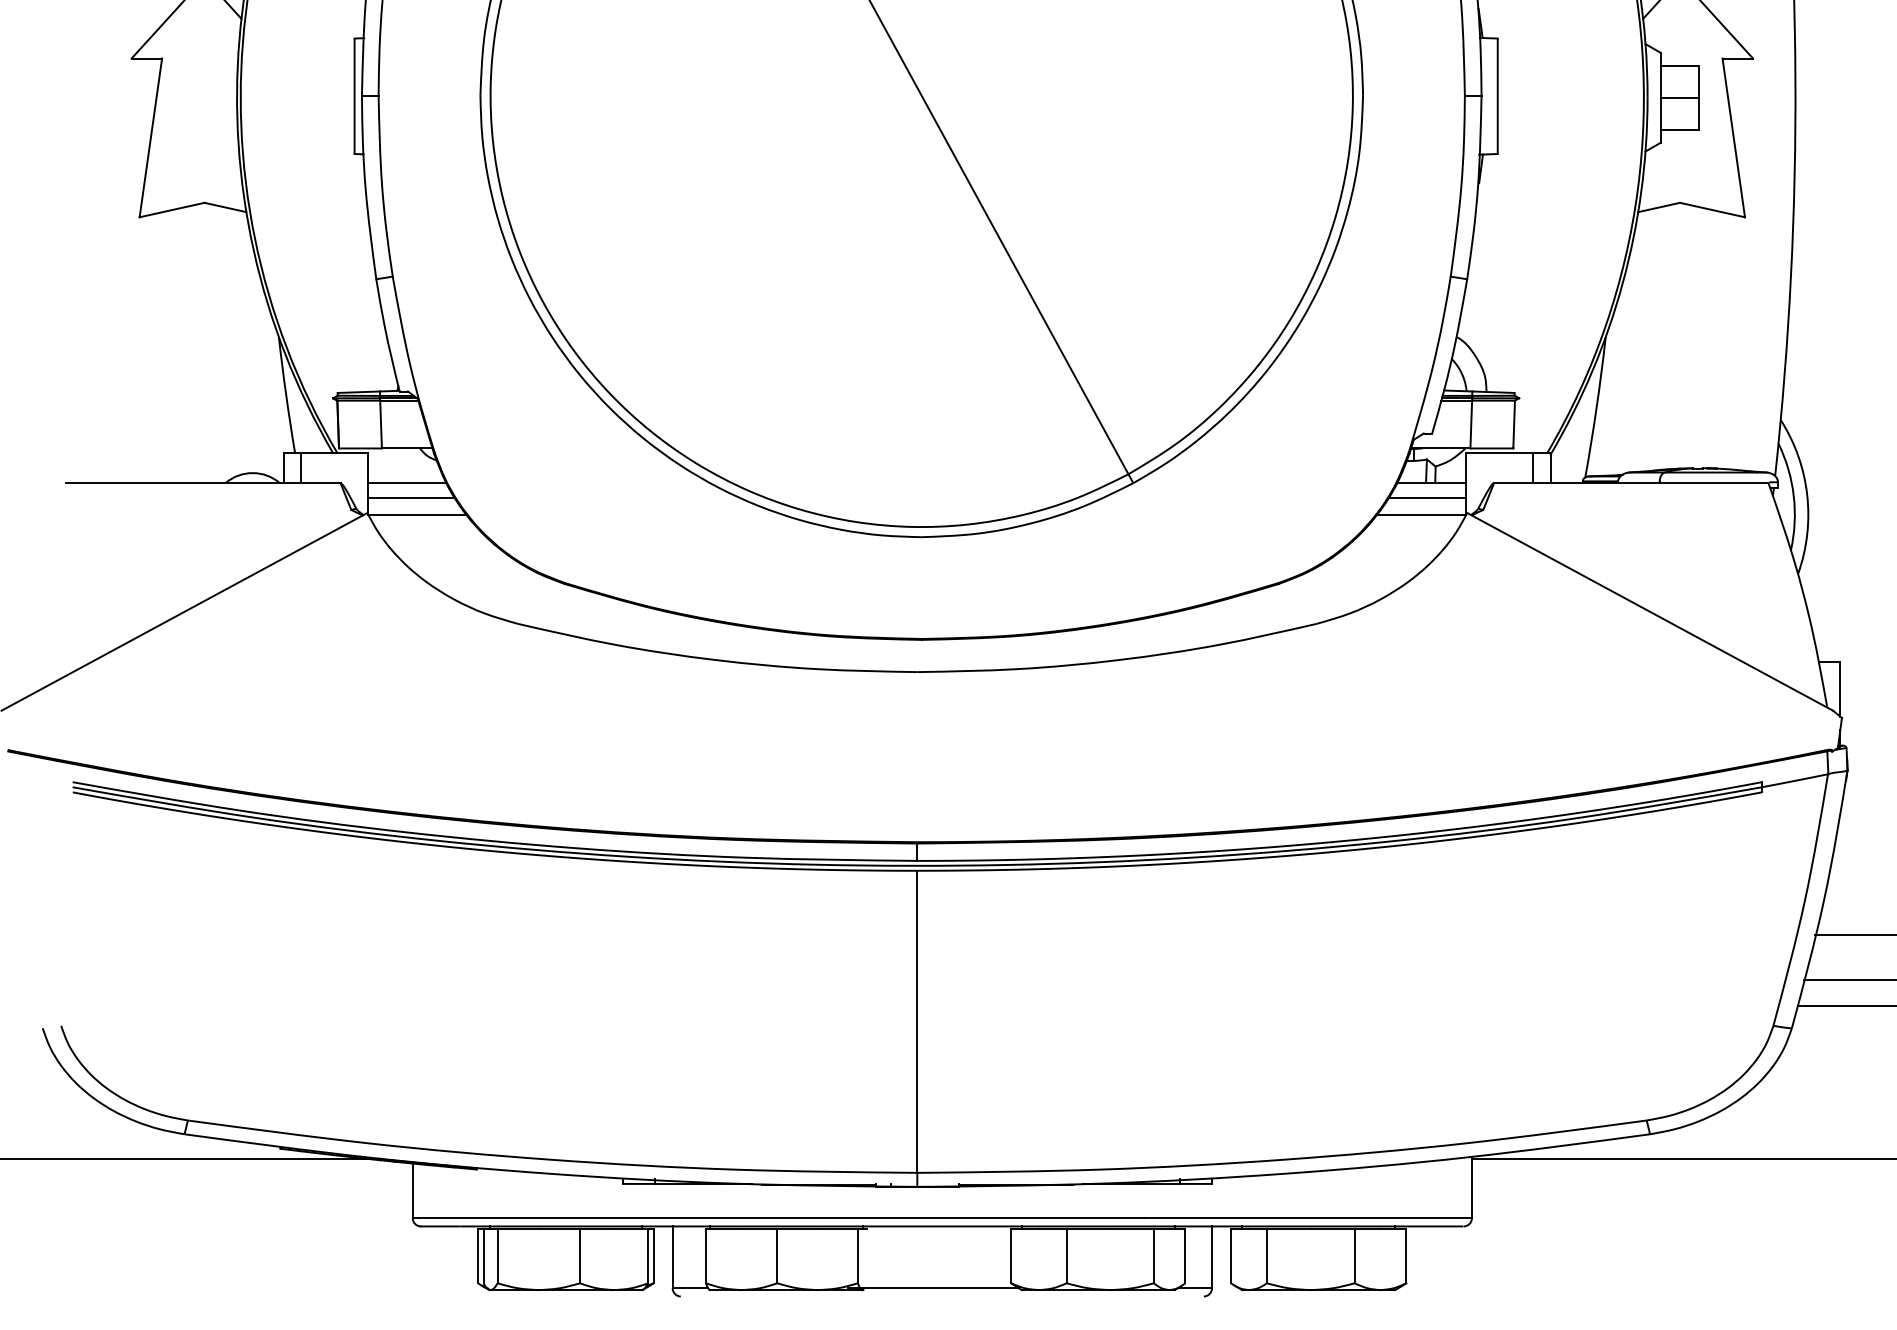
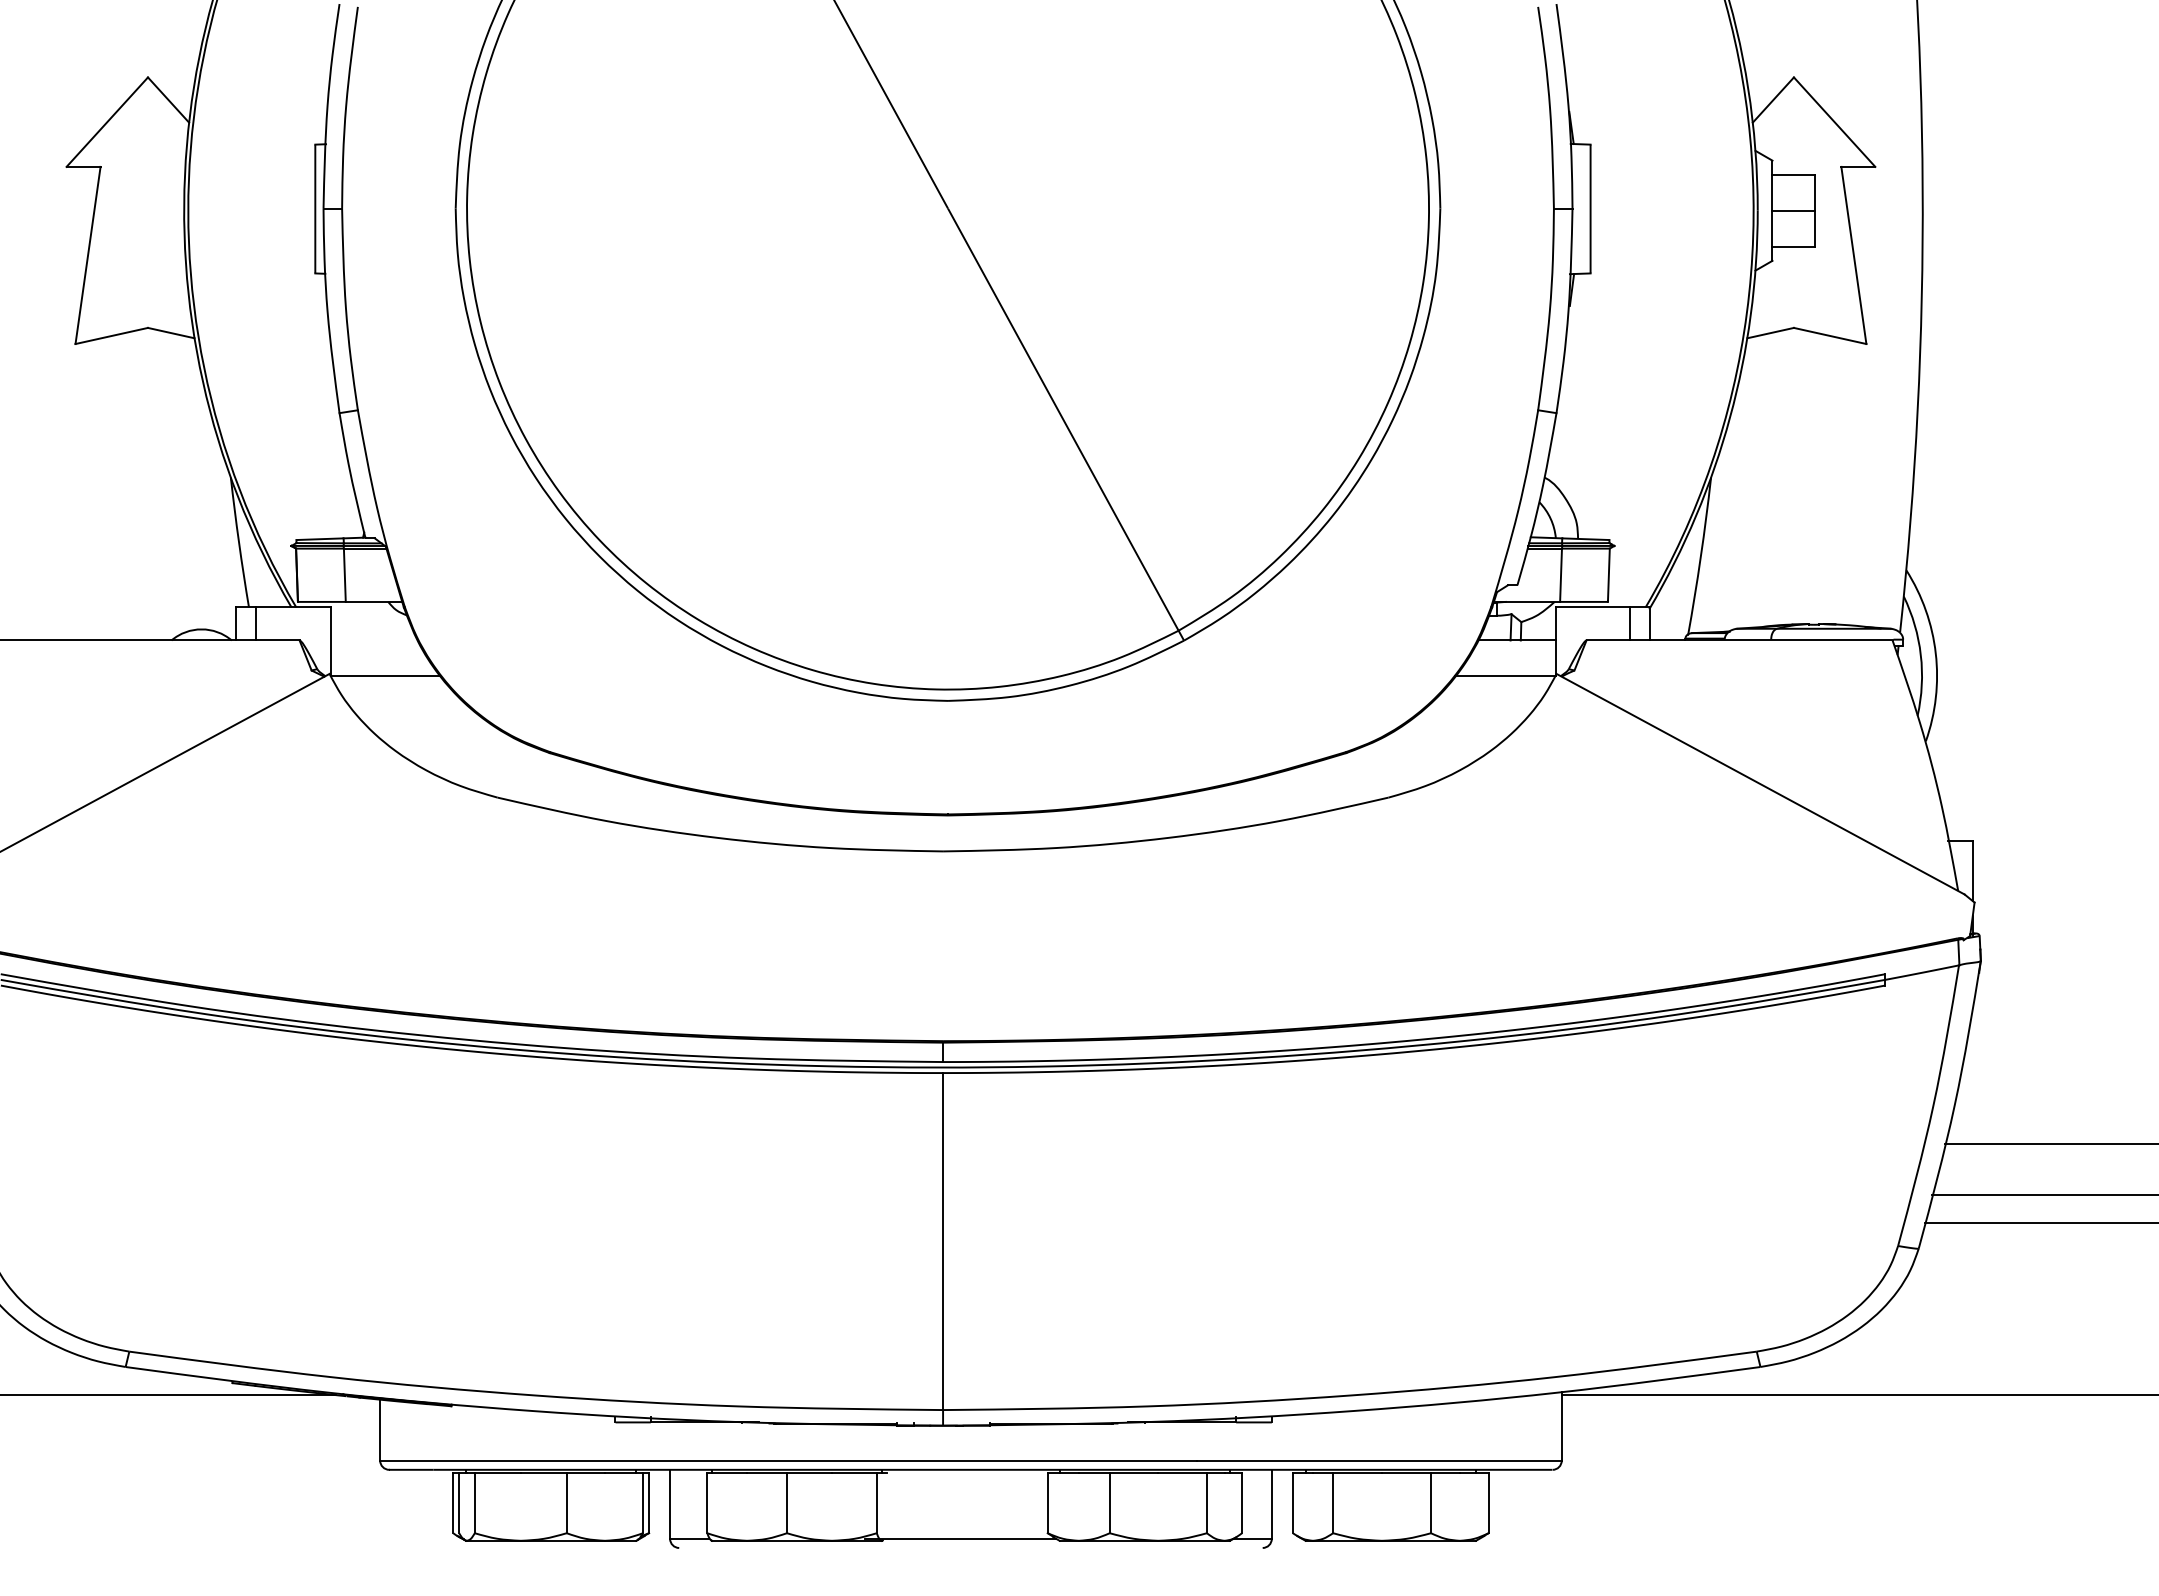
line: (406, 483) -> (373, 640), removed
line: (411, 498) -> (378, 657), removed
line: (1426, 498) -> (1511, 657), removed

